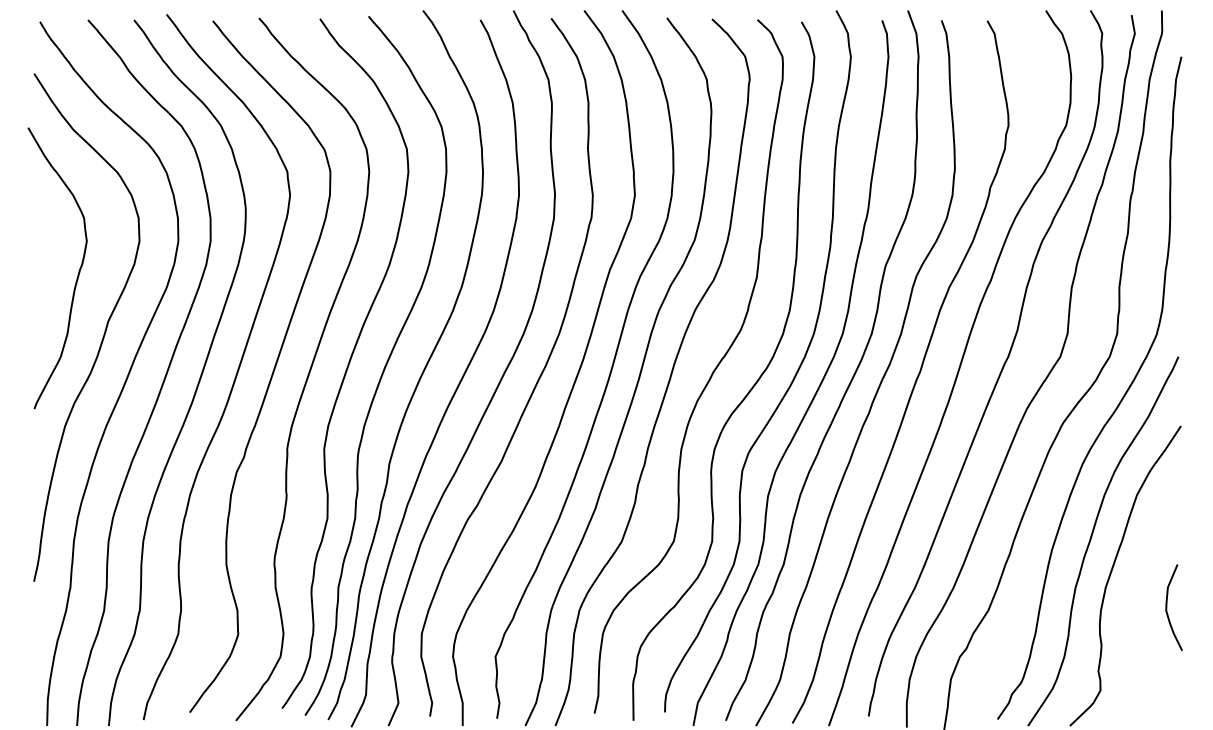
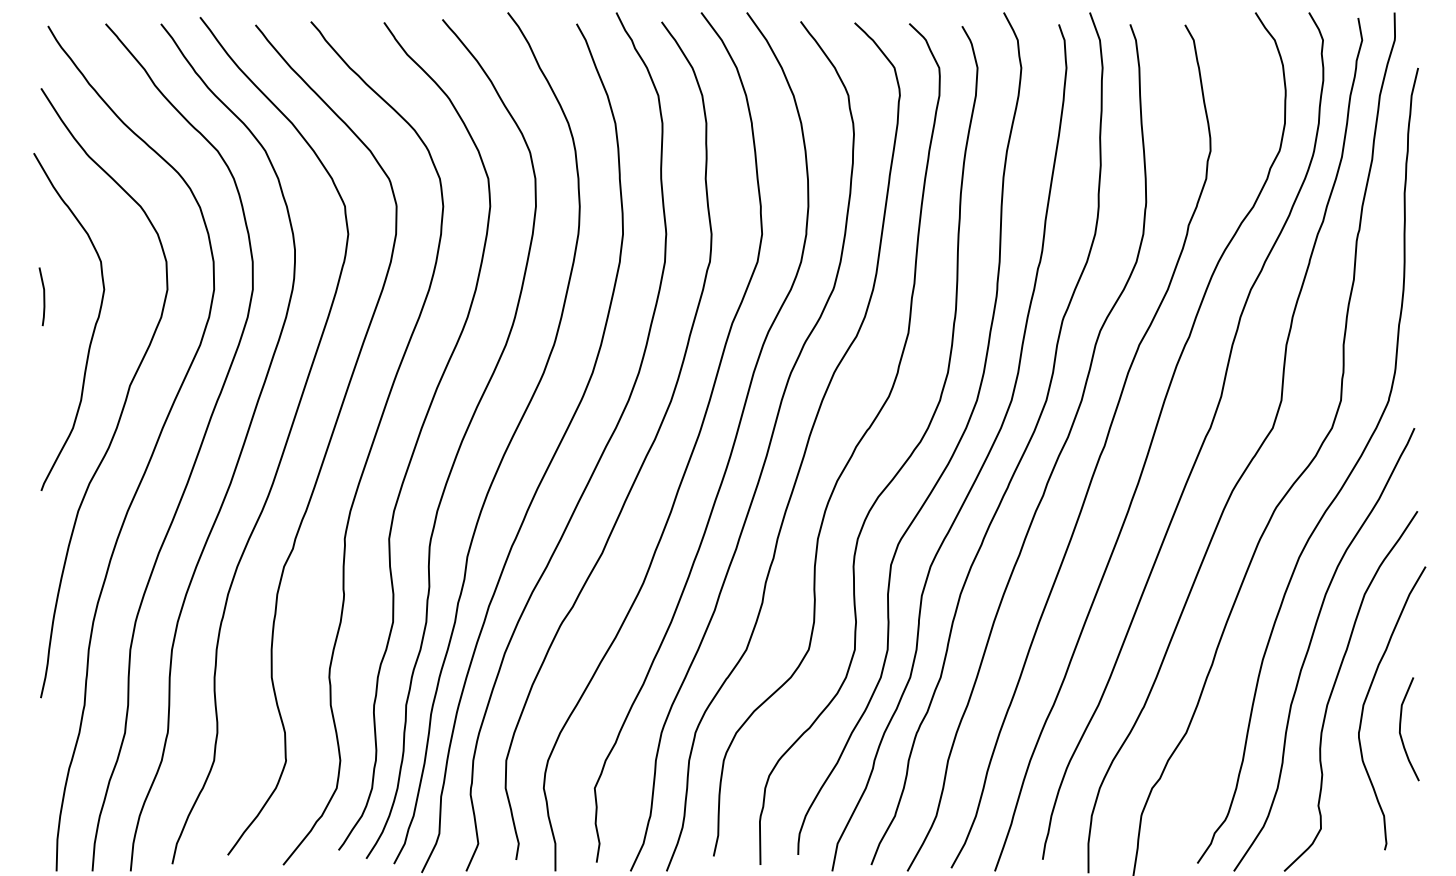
line: (36, 246) -> (43, 295), added
curve: (1139, 581) -> (1367, 697), added

